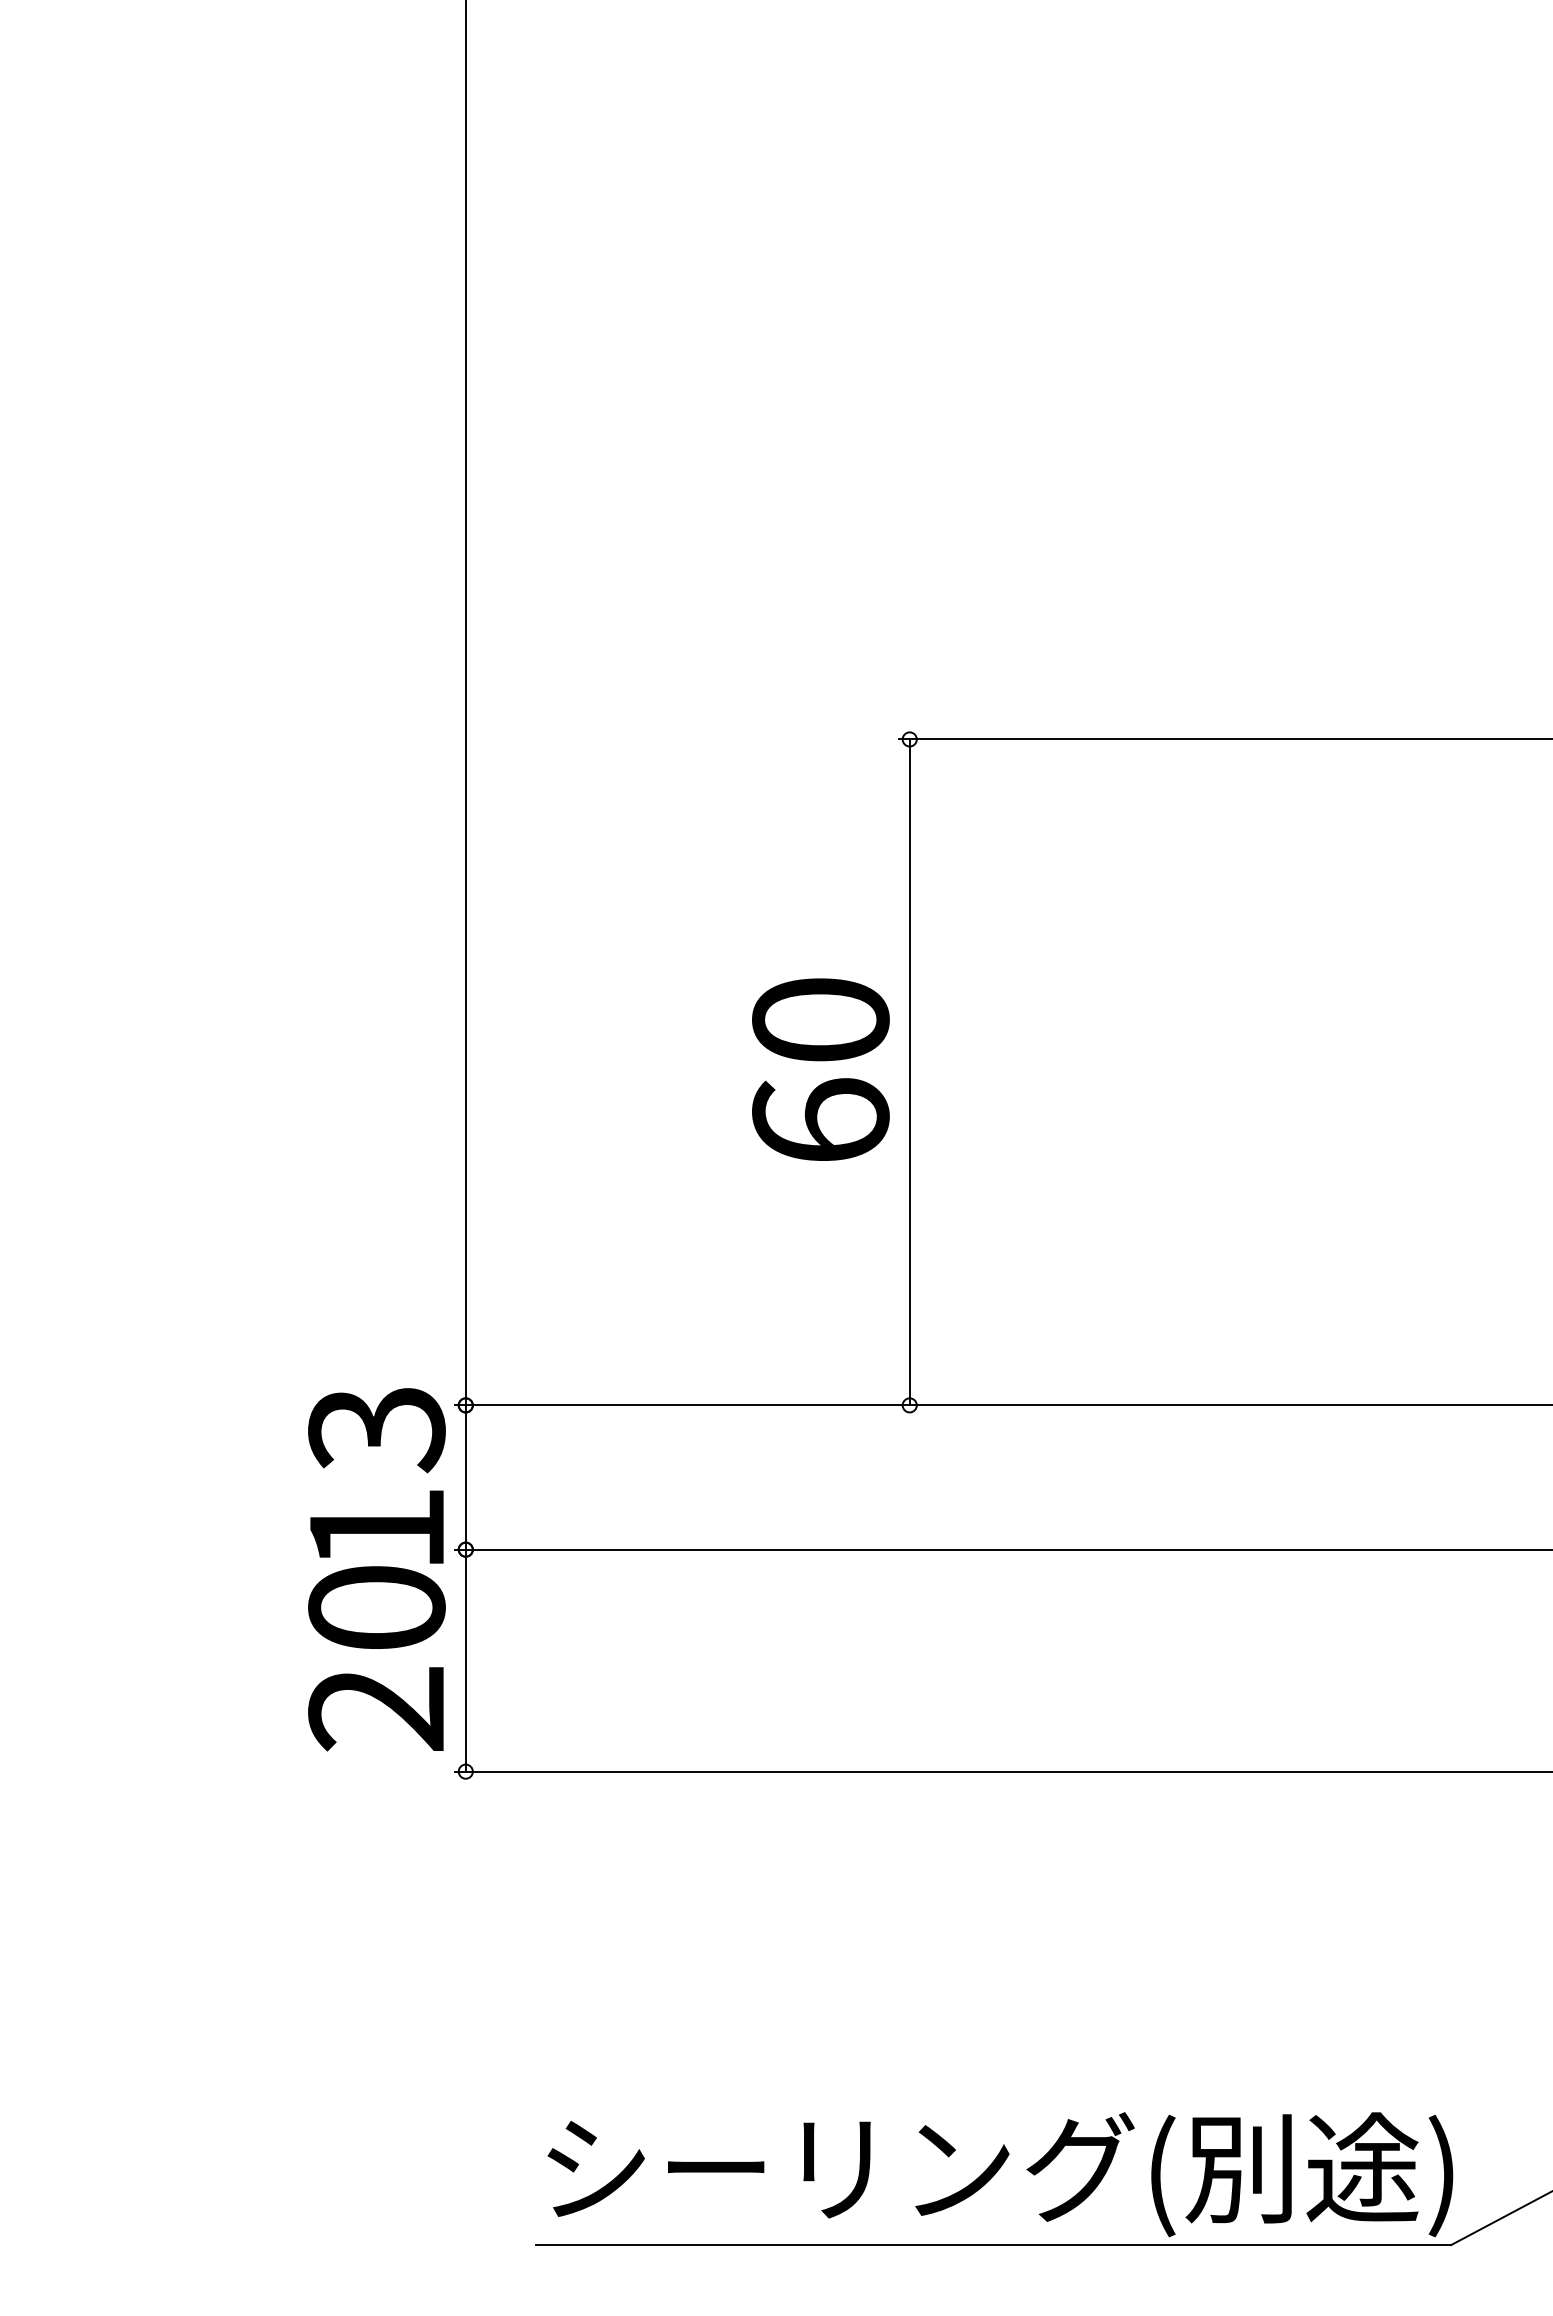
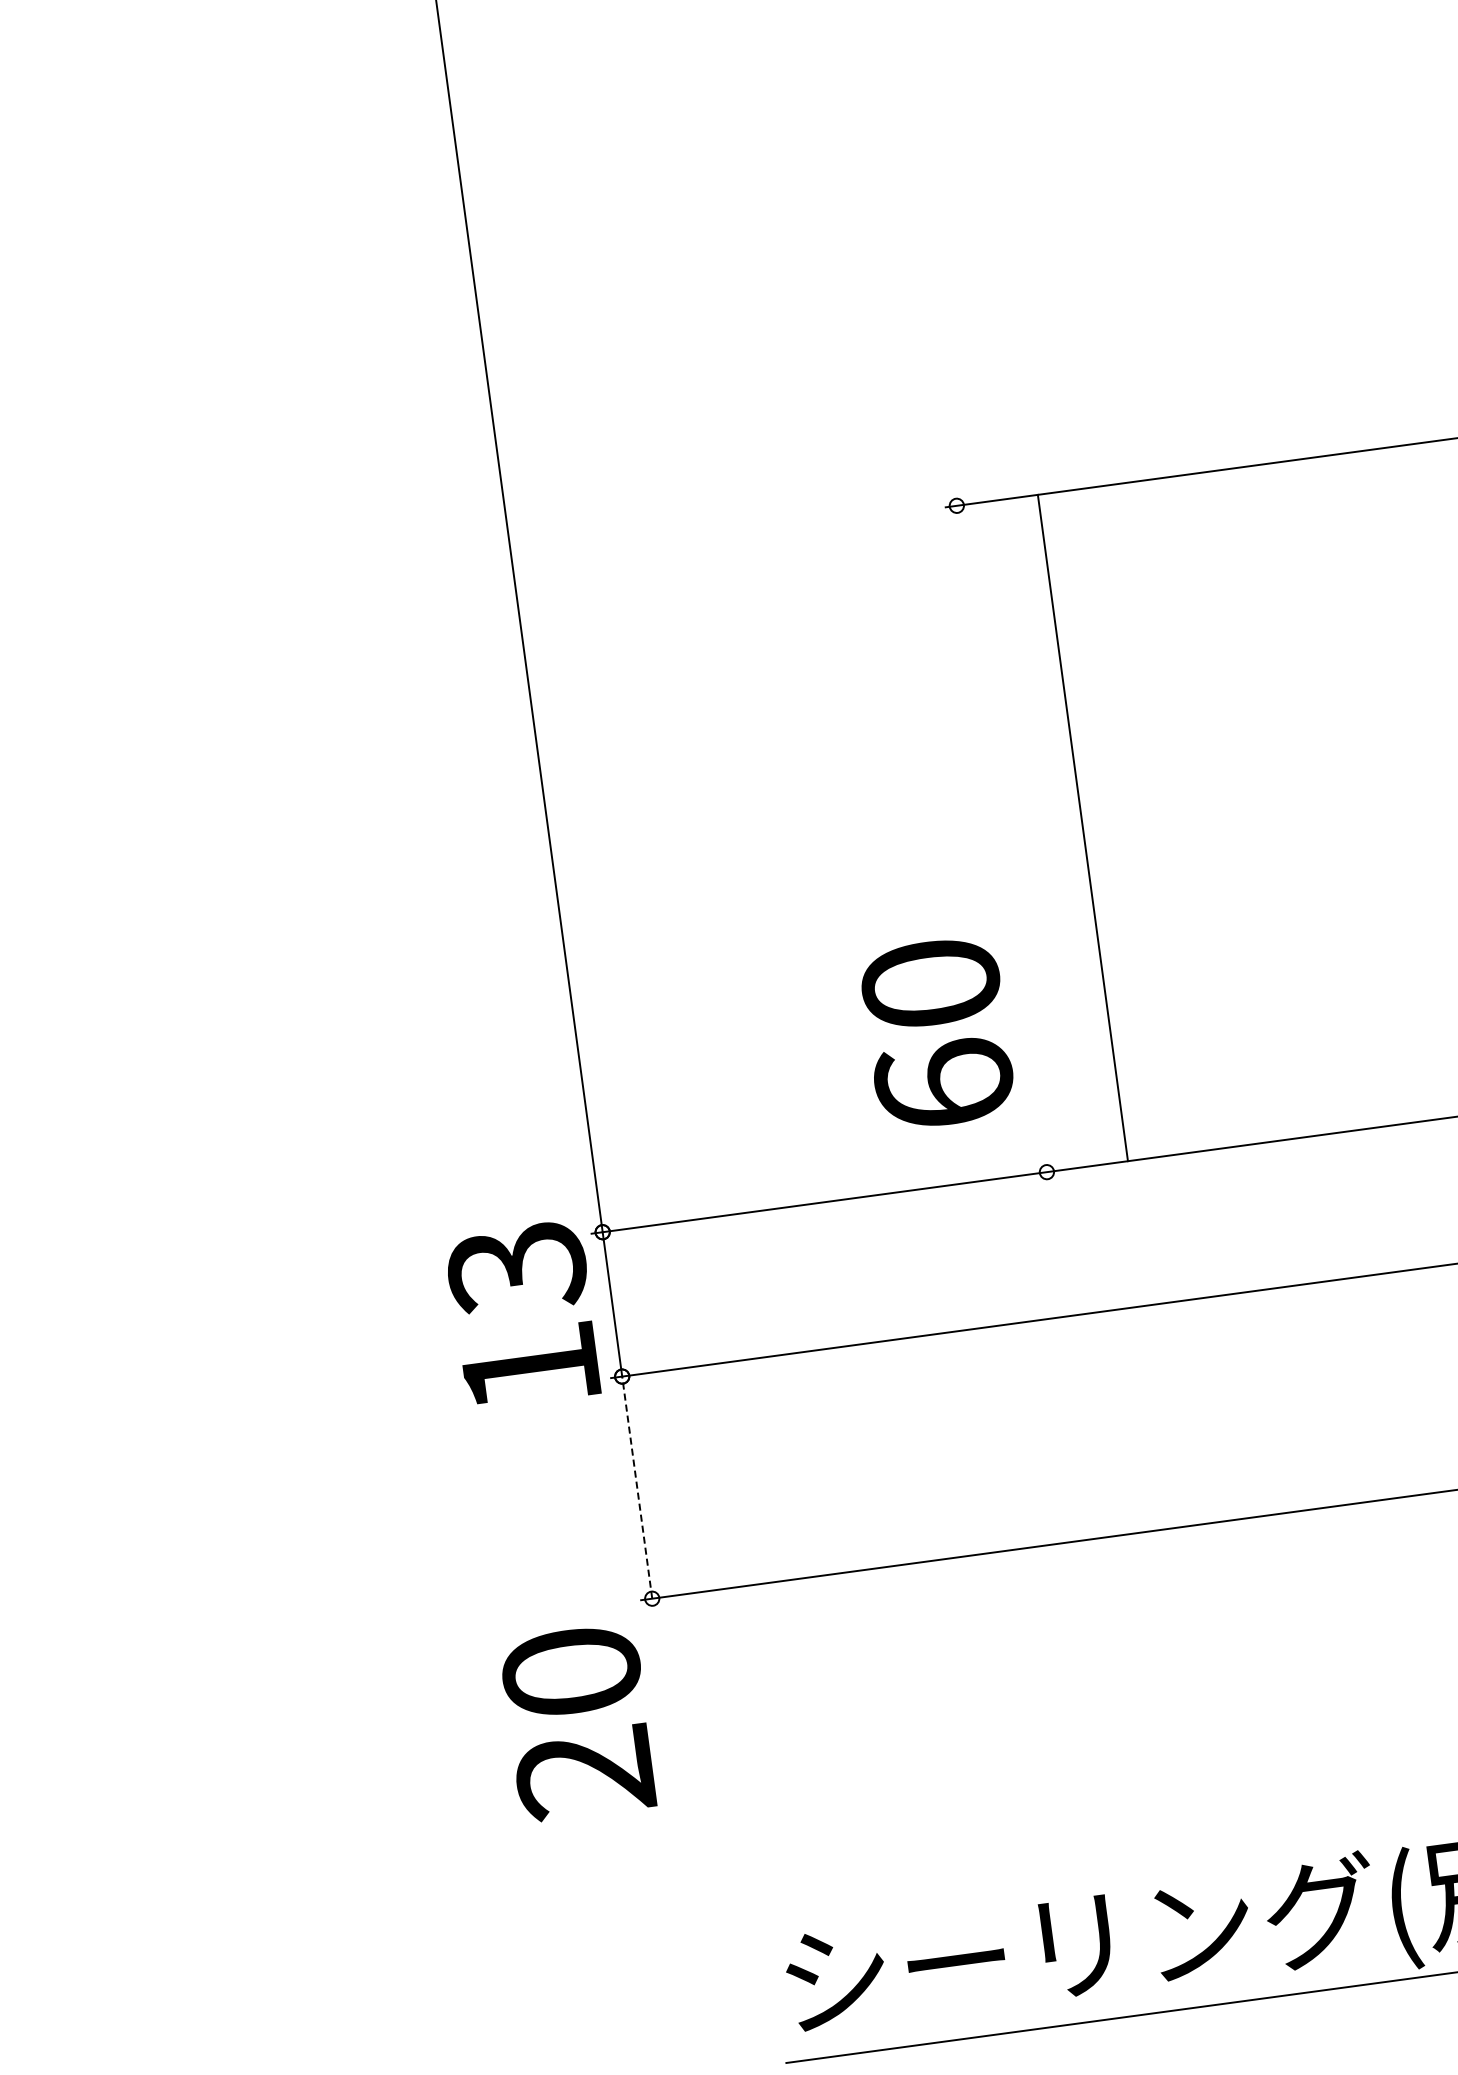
text: (820, 1069) -> (937, 1033), moved
line: (909, 1072) -> (1082, 828), moved
text: (376, 1658) -> (578, 1722), moved
line: (465, 1660) -> (636, 1487), solid -> dashed

